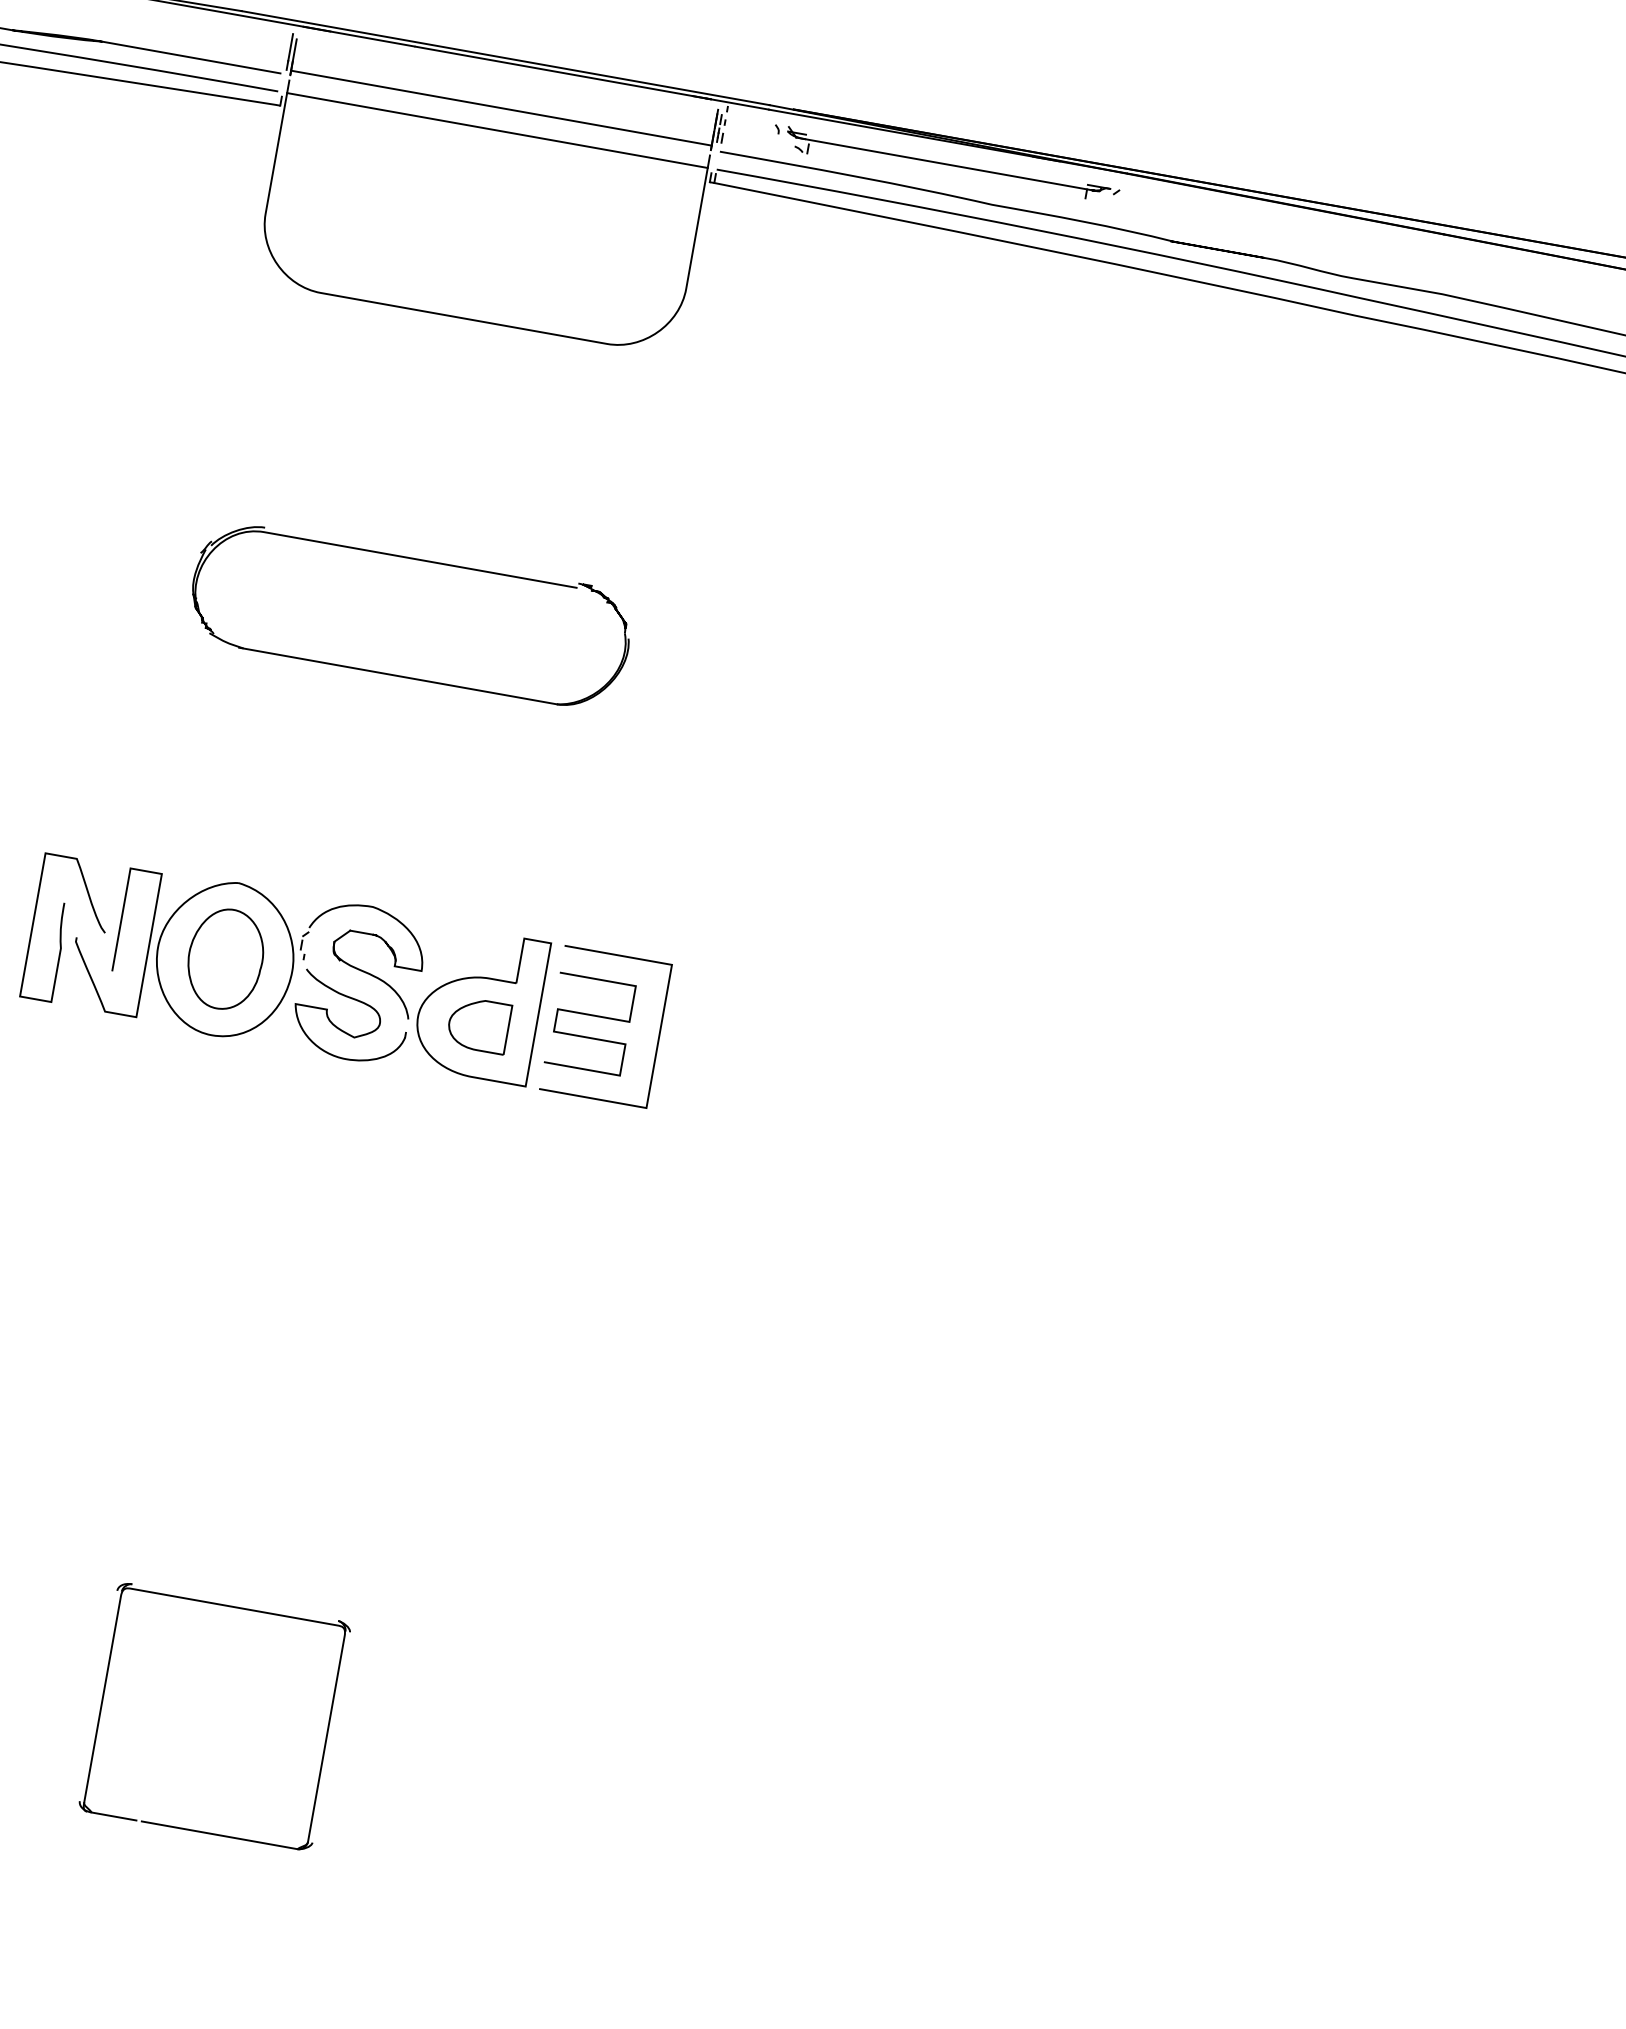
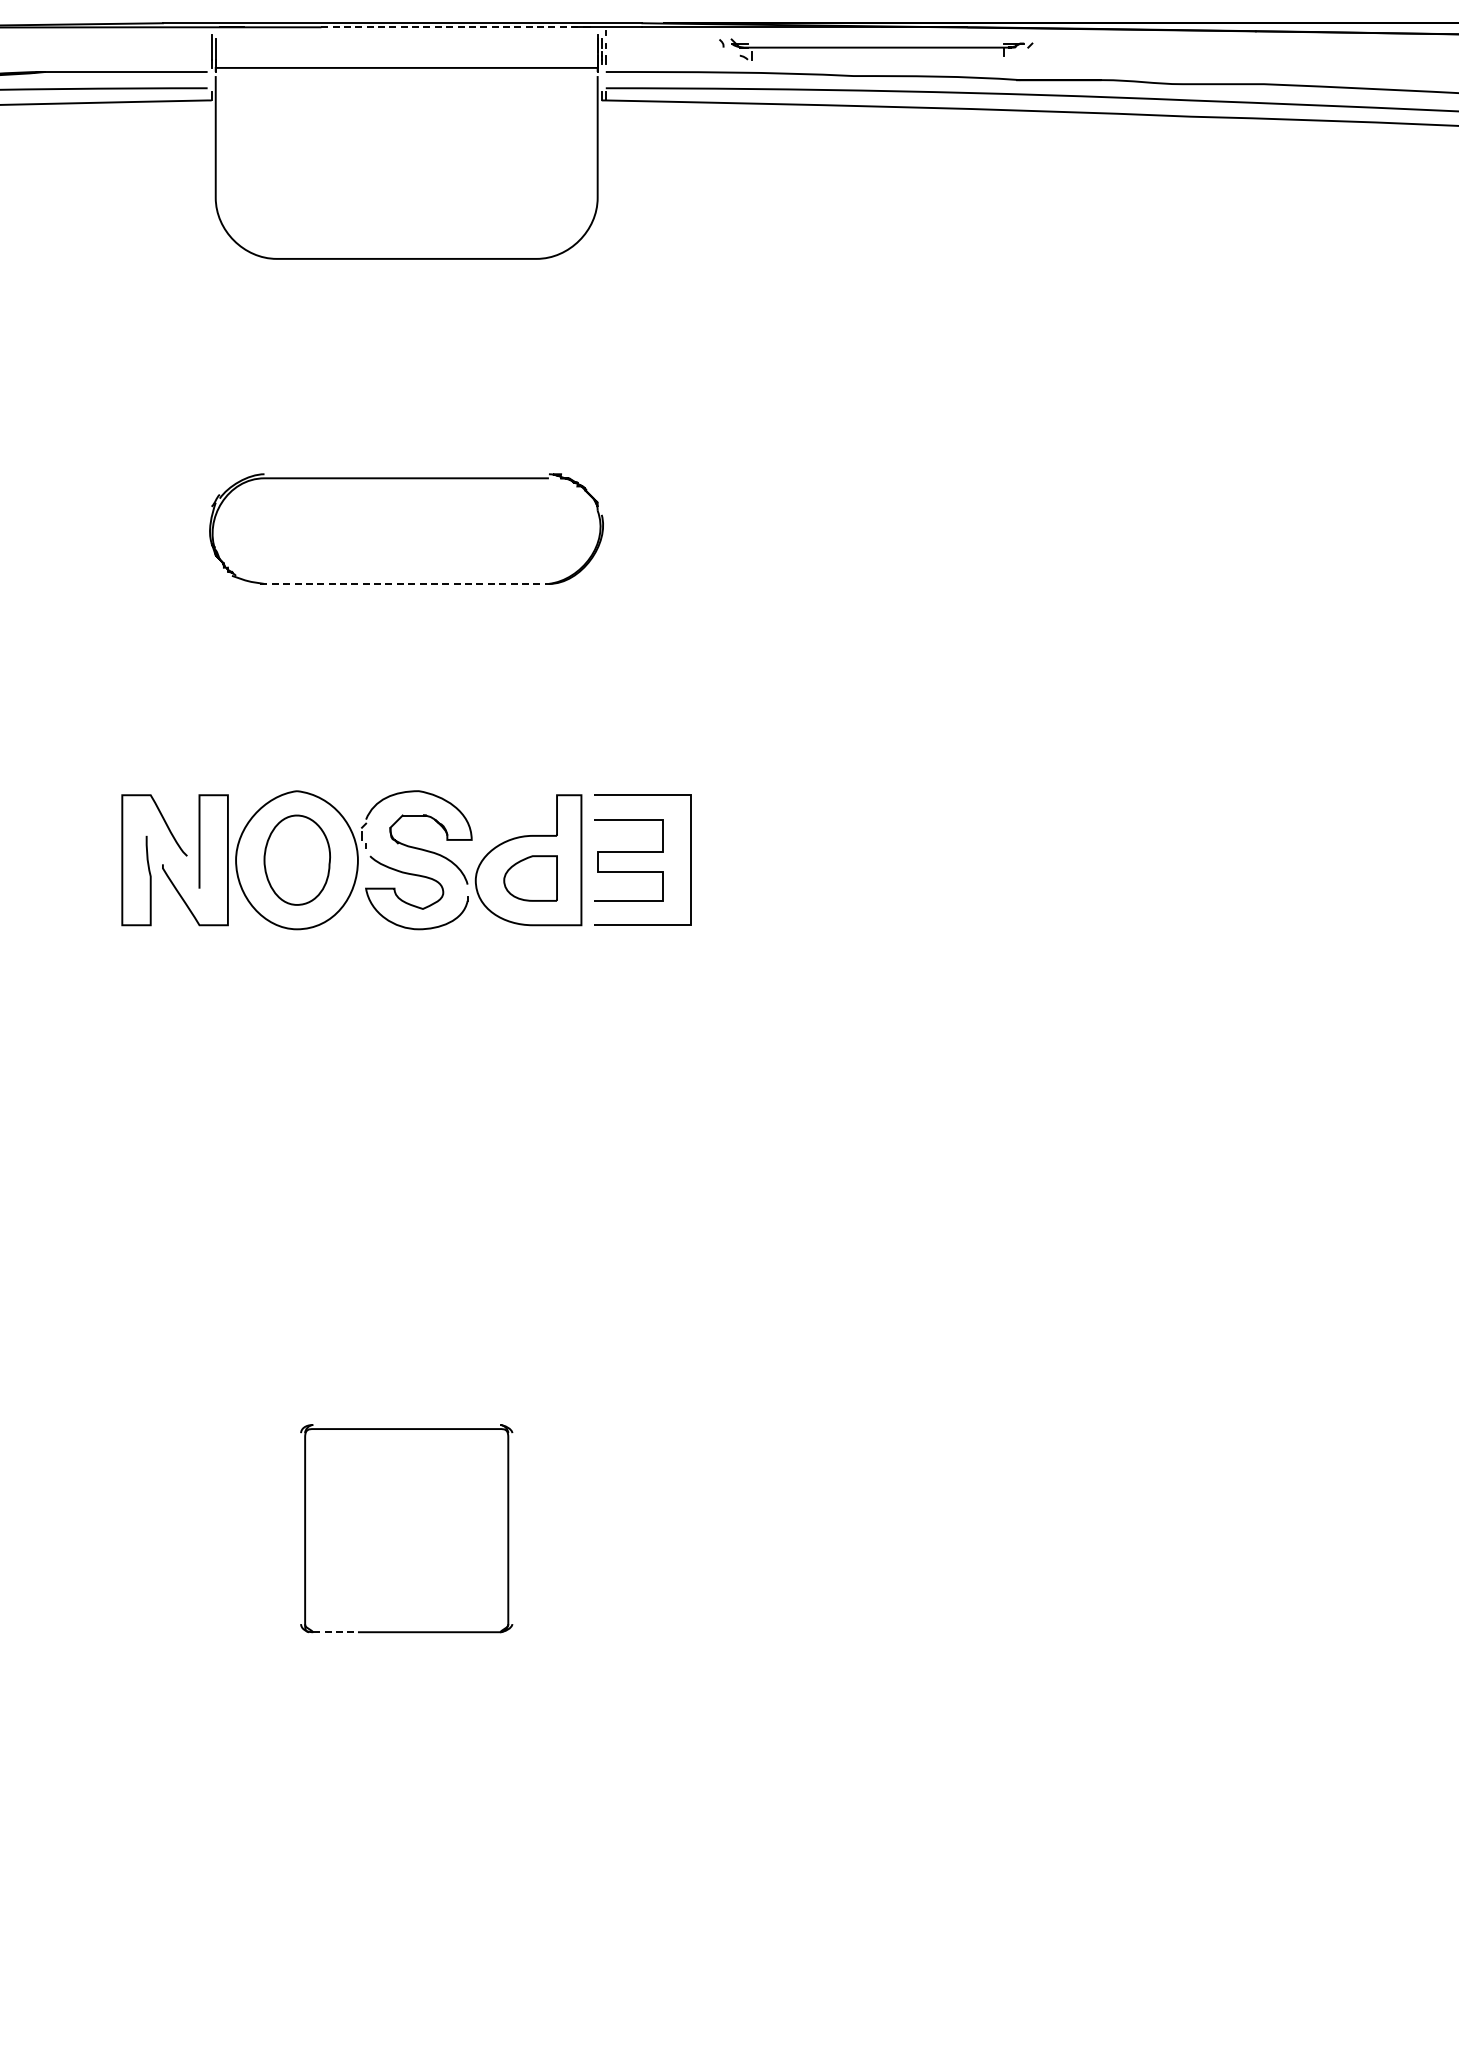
line: (562, 72) -> (454, 27), solid -> dashed
line: (497, 130) -> (406, 88), removed
part: (946, 166) -> (876, 49), moved
line: (398, 675) -> (405, 583), solid -> dashed
line: (115, 1816) -> (334, 1632), solid -> dashed

